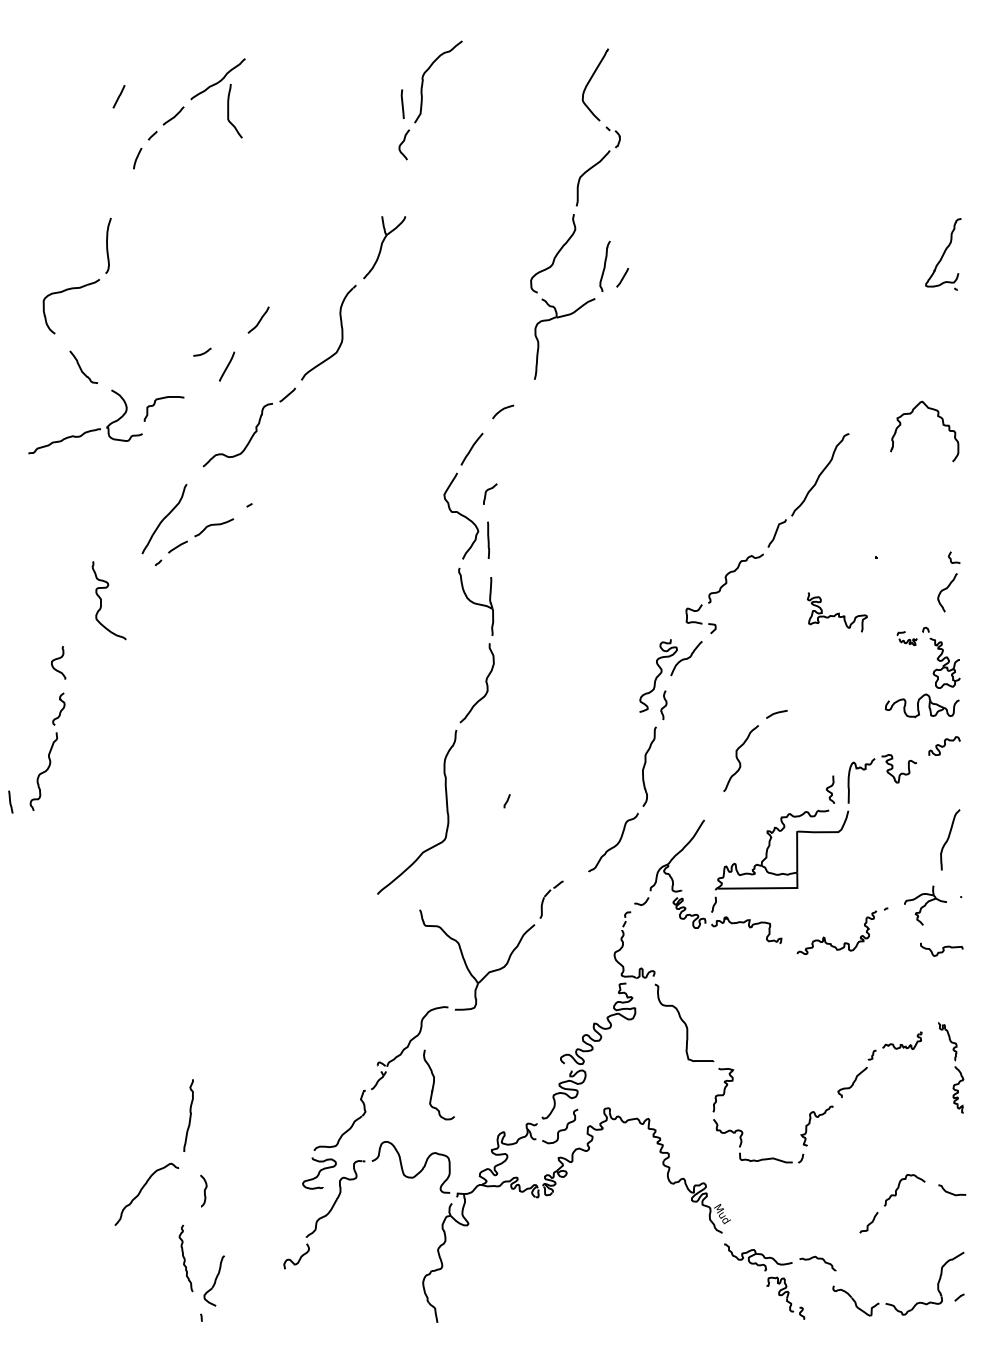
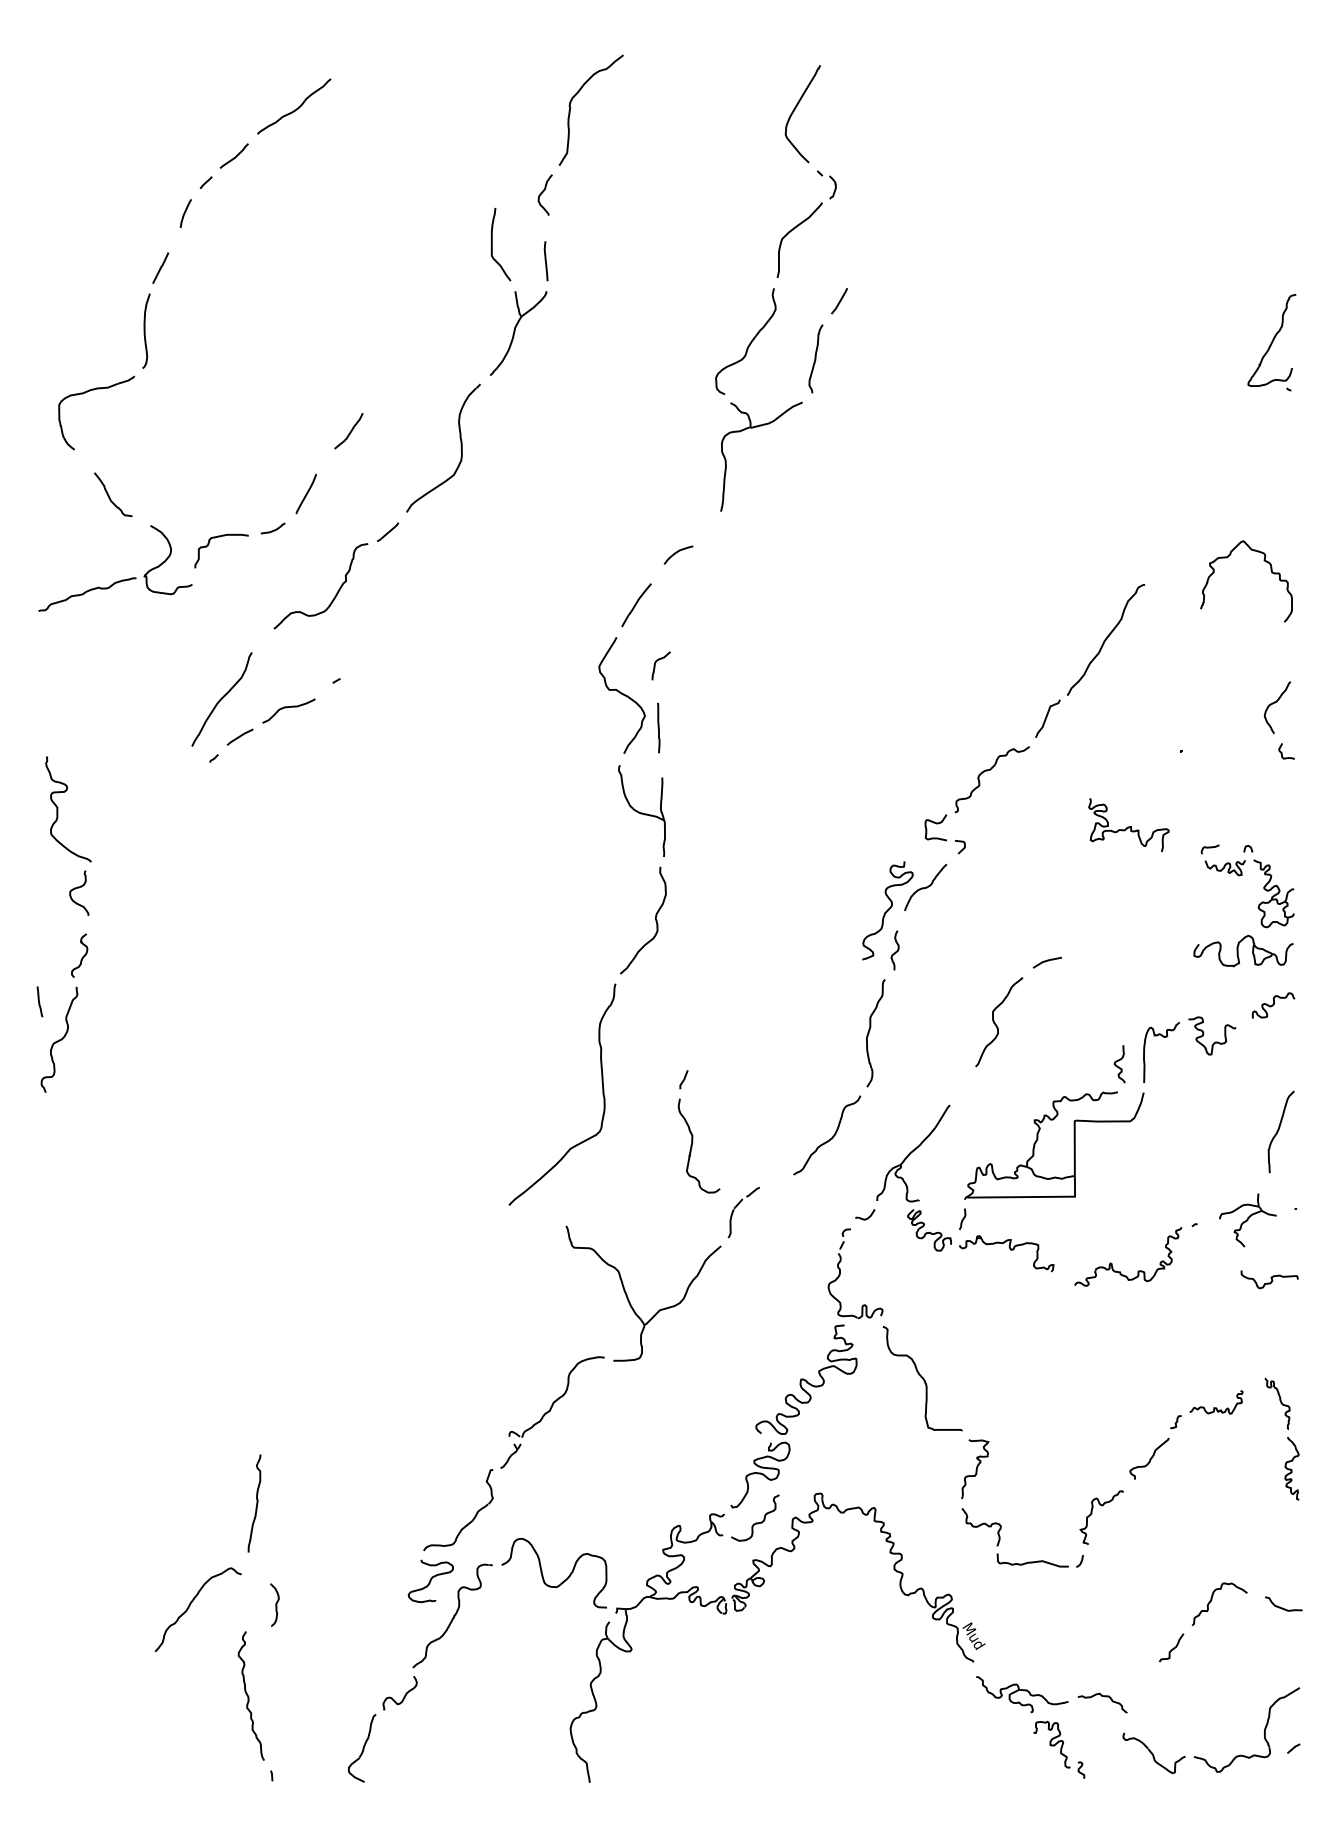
line: (118, 96) -> (160, 267), moved
curve: (402, 104) -> (545, 261), moved
curve: (228, 111) -> (492, 244), moved
line: (622, 278) -> (839, 301), moved
curve: (202, 352) -> (273, 529), moved
curve: (946, 589) -> (1275, 703), moved
part: (101, 600) -> (58, 809), moved
part: (906, 638) -> (1222, 860), size x1.67
line: (10, 801) -> (39, 1001), moved
part: (438, 1084) -> (698, 1145), moved
part: (185, 1258) -> (250, 1695), size x1.43
part: (214, 1281) -> (362, 1748), moved

